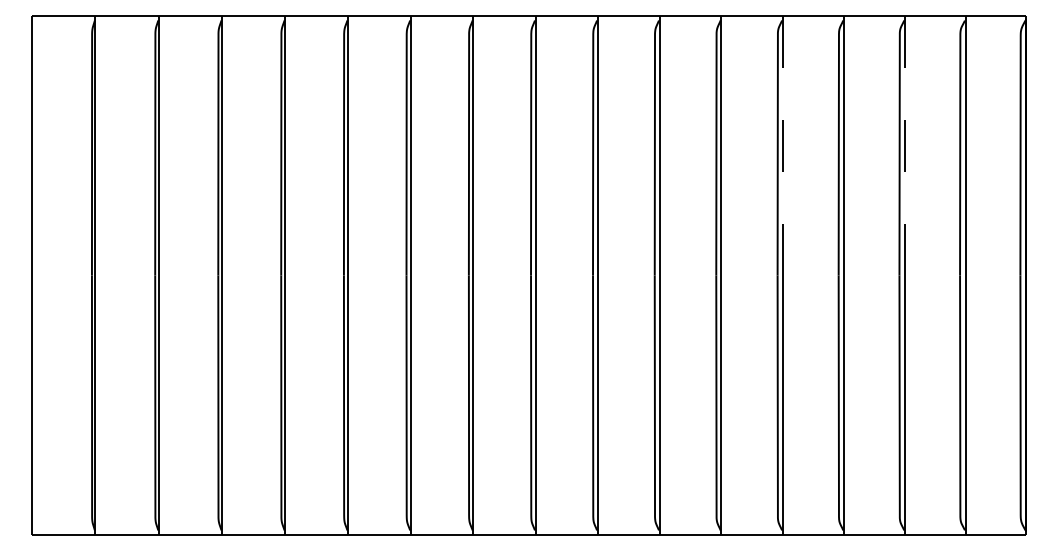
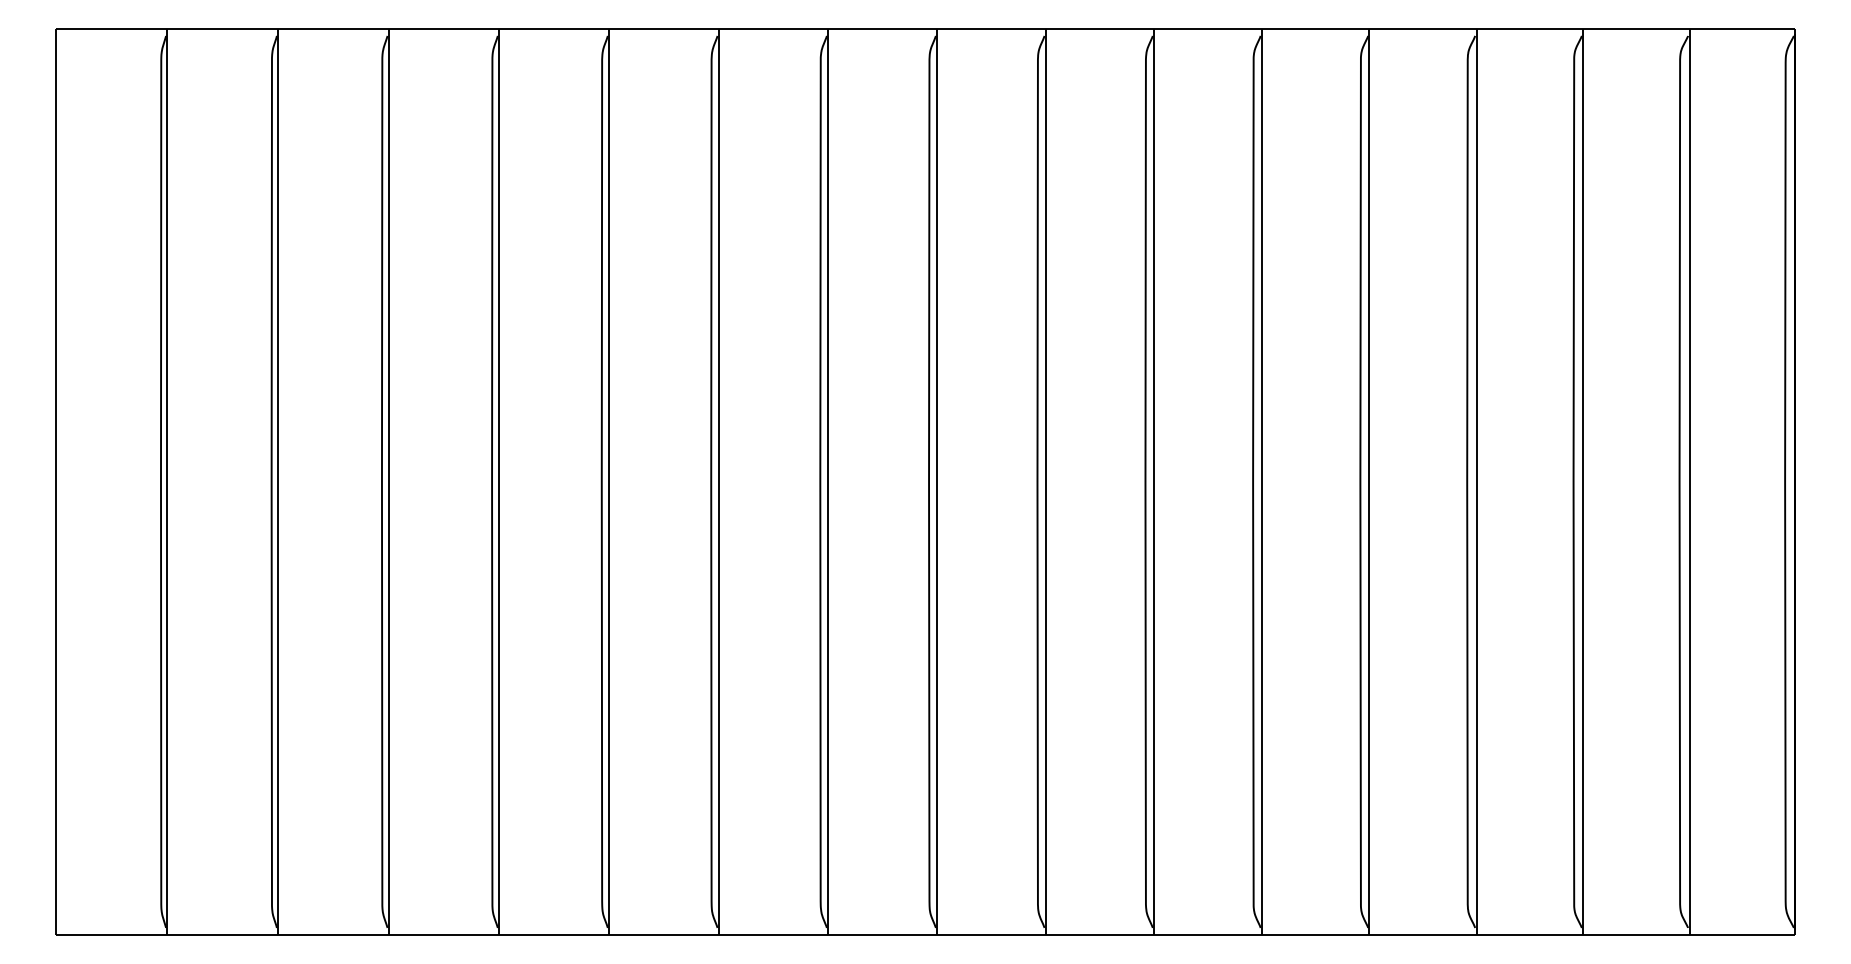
line: (782, 147) -> (1368, 258), dashed -> solid
line: (905, 147) -> (1584, 258), dashed -> solid

